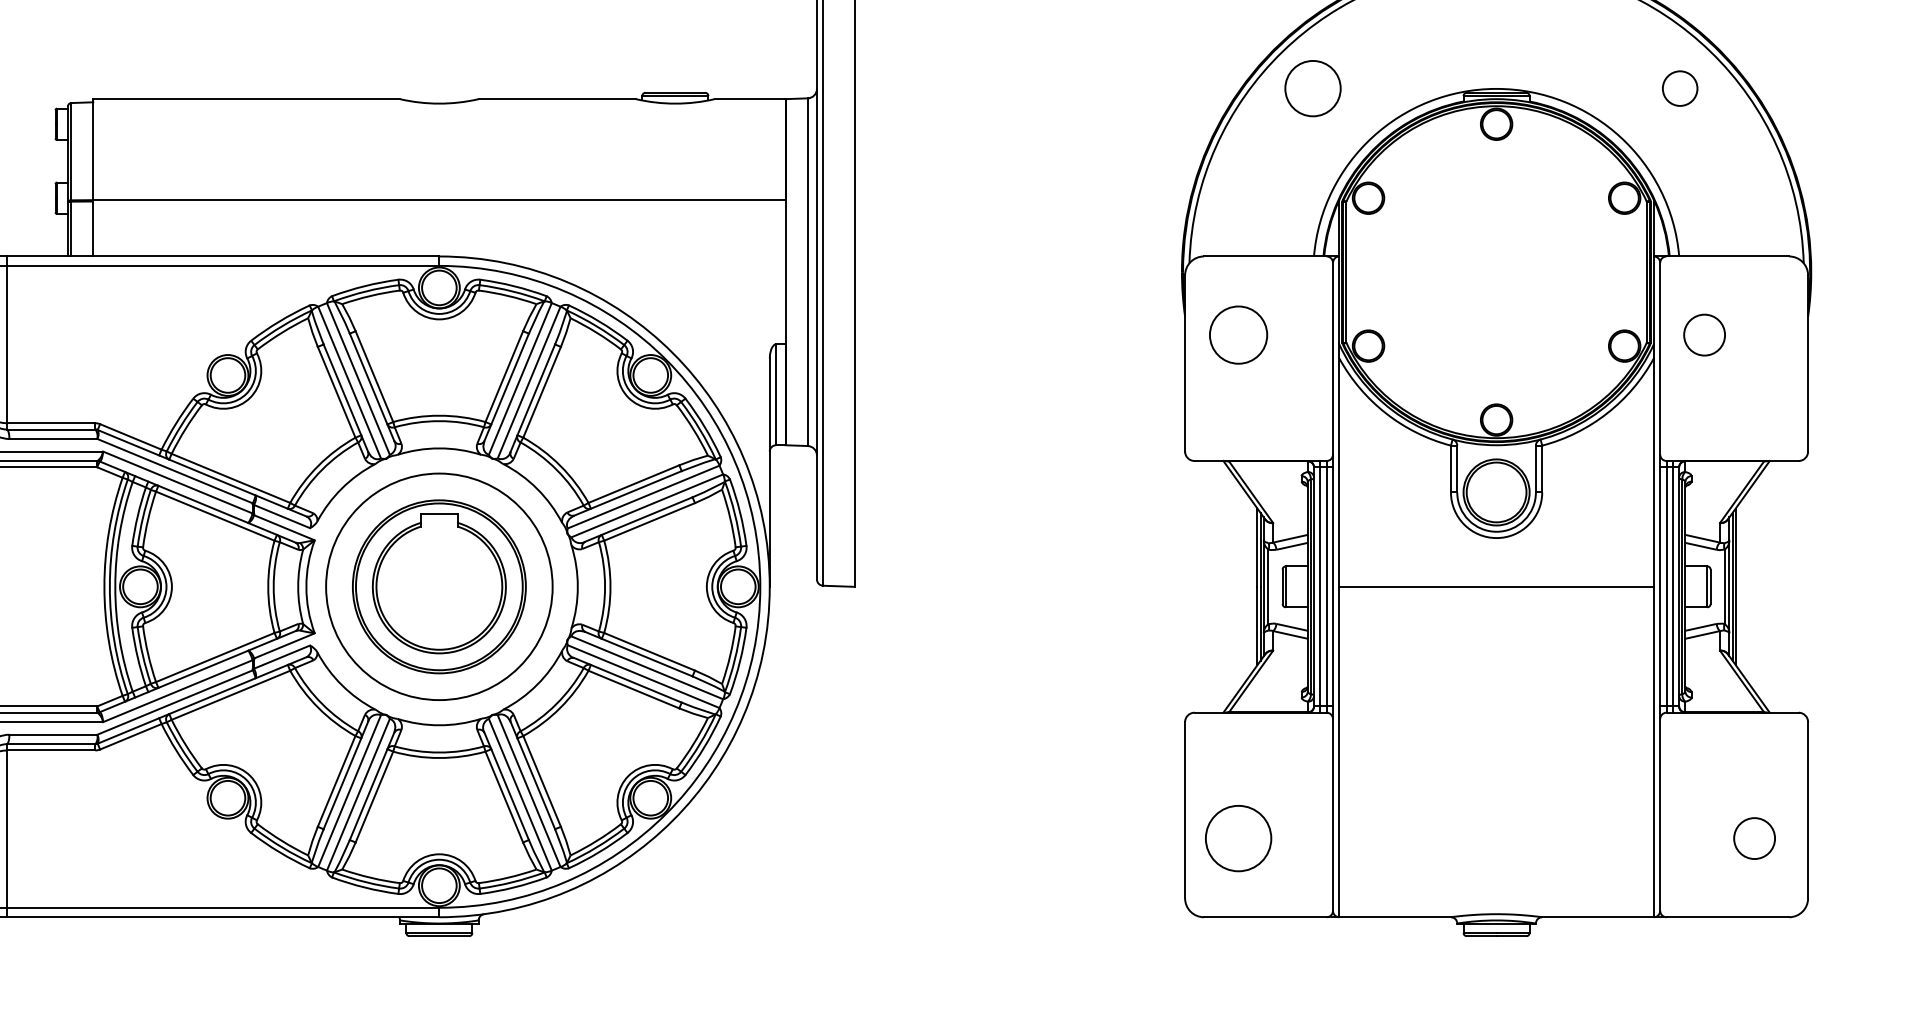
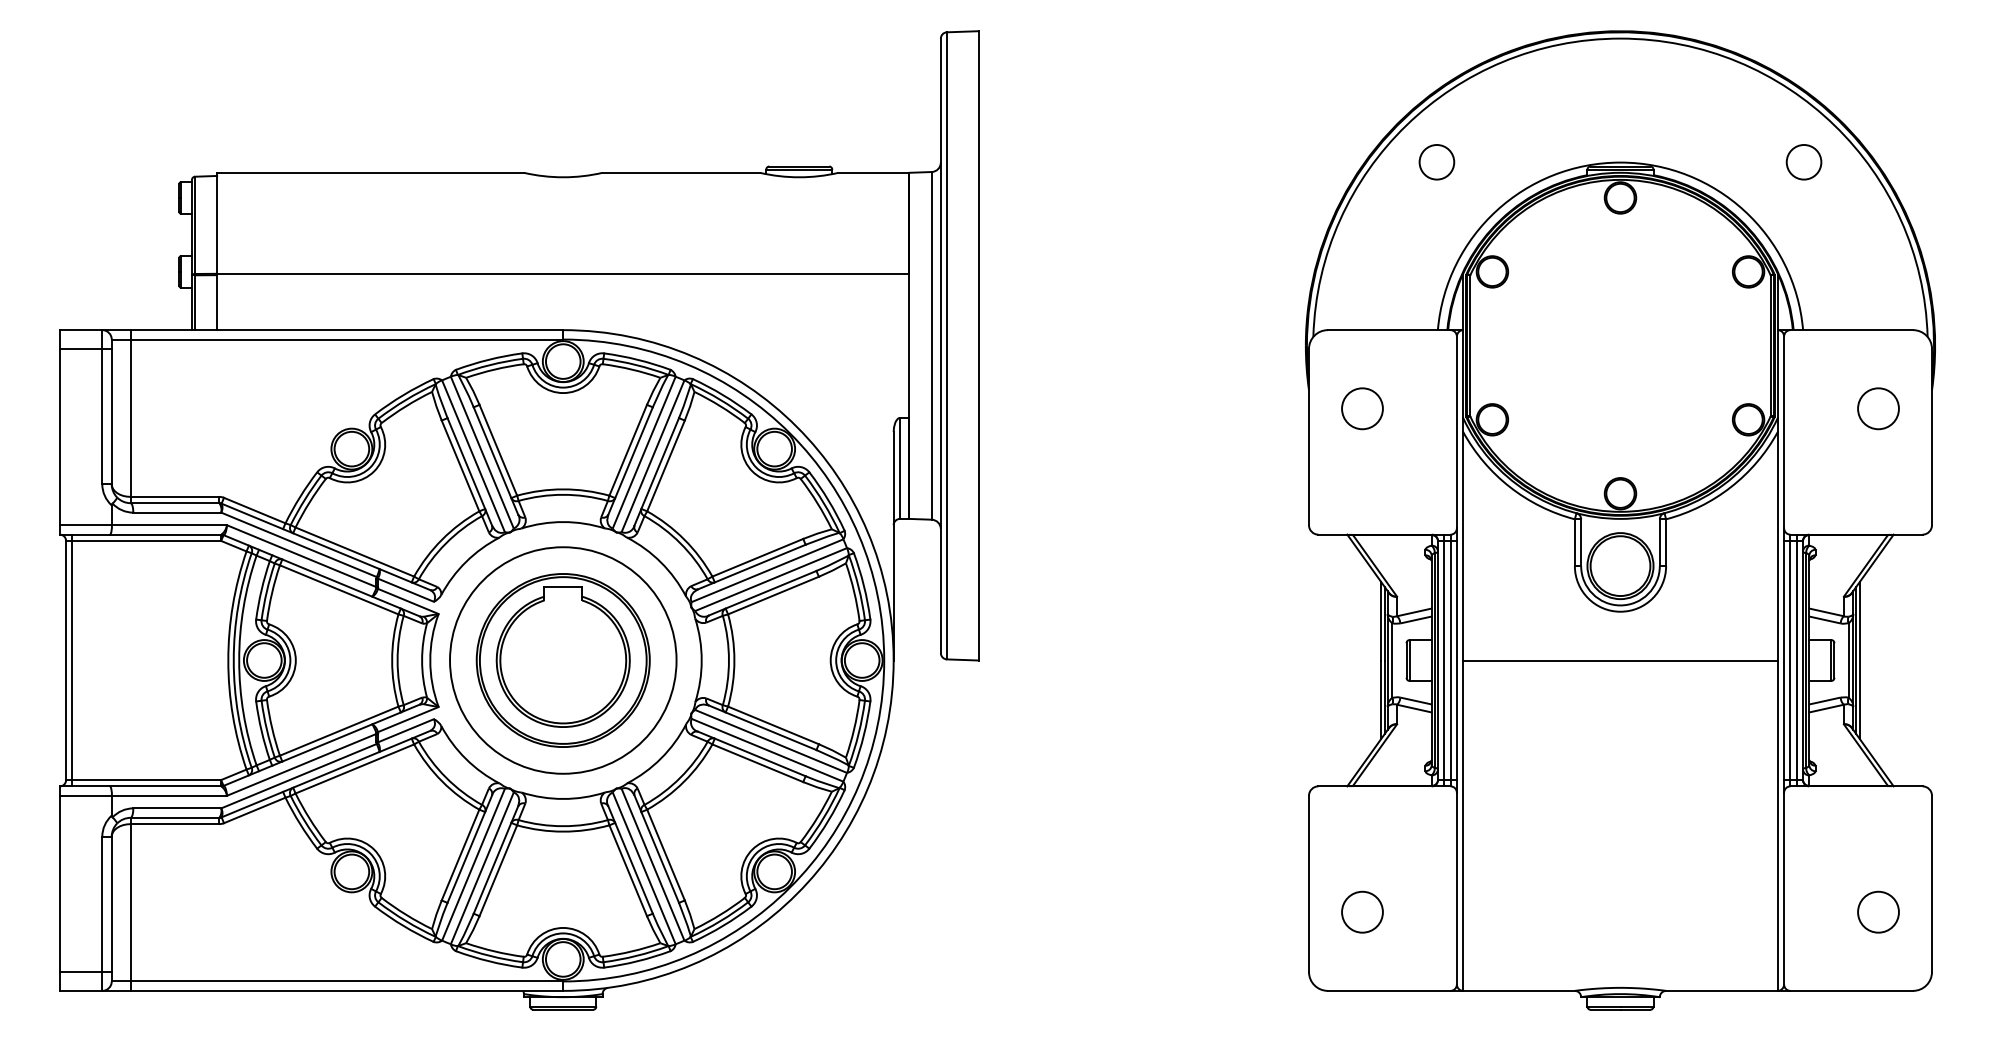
circle: (1312, 87) -> (1436, 161), size x0.62
circle: (1238, 334) -> (1362, 408), size x0.71
circle: (1704, 334) -> (1878, 408), moved
circle: (1238, 837) -> (1362, 911), size x0.62

